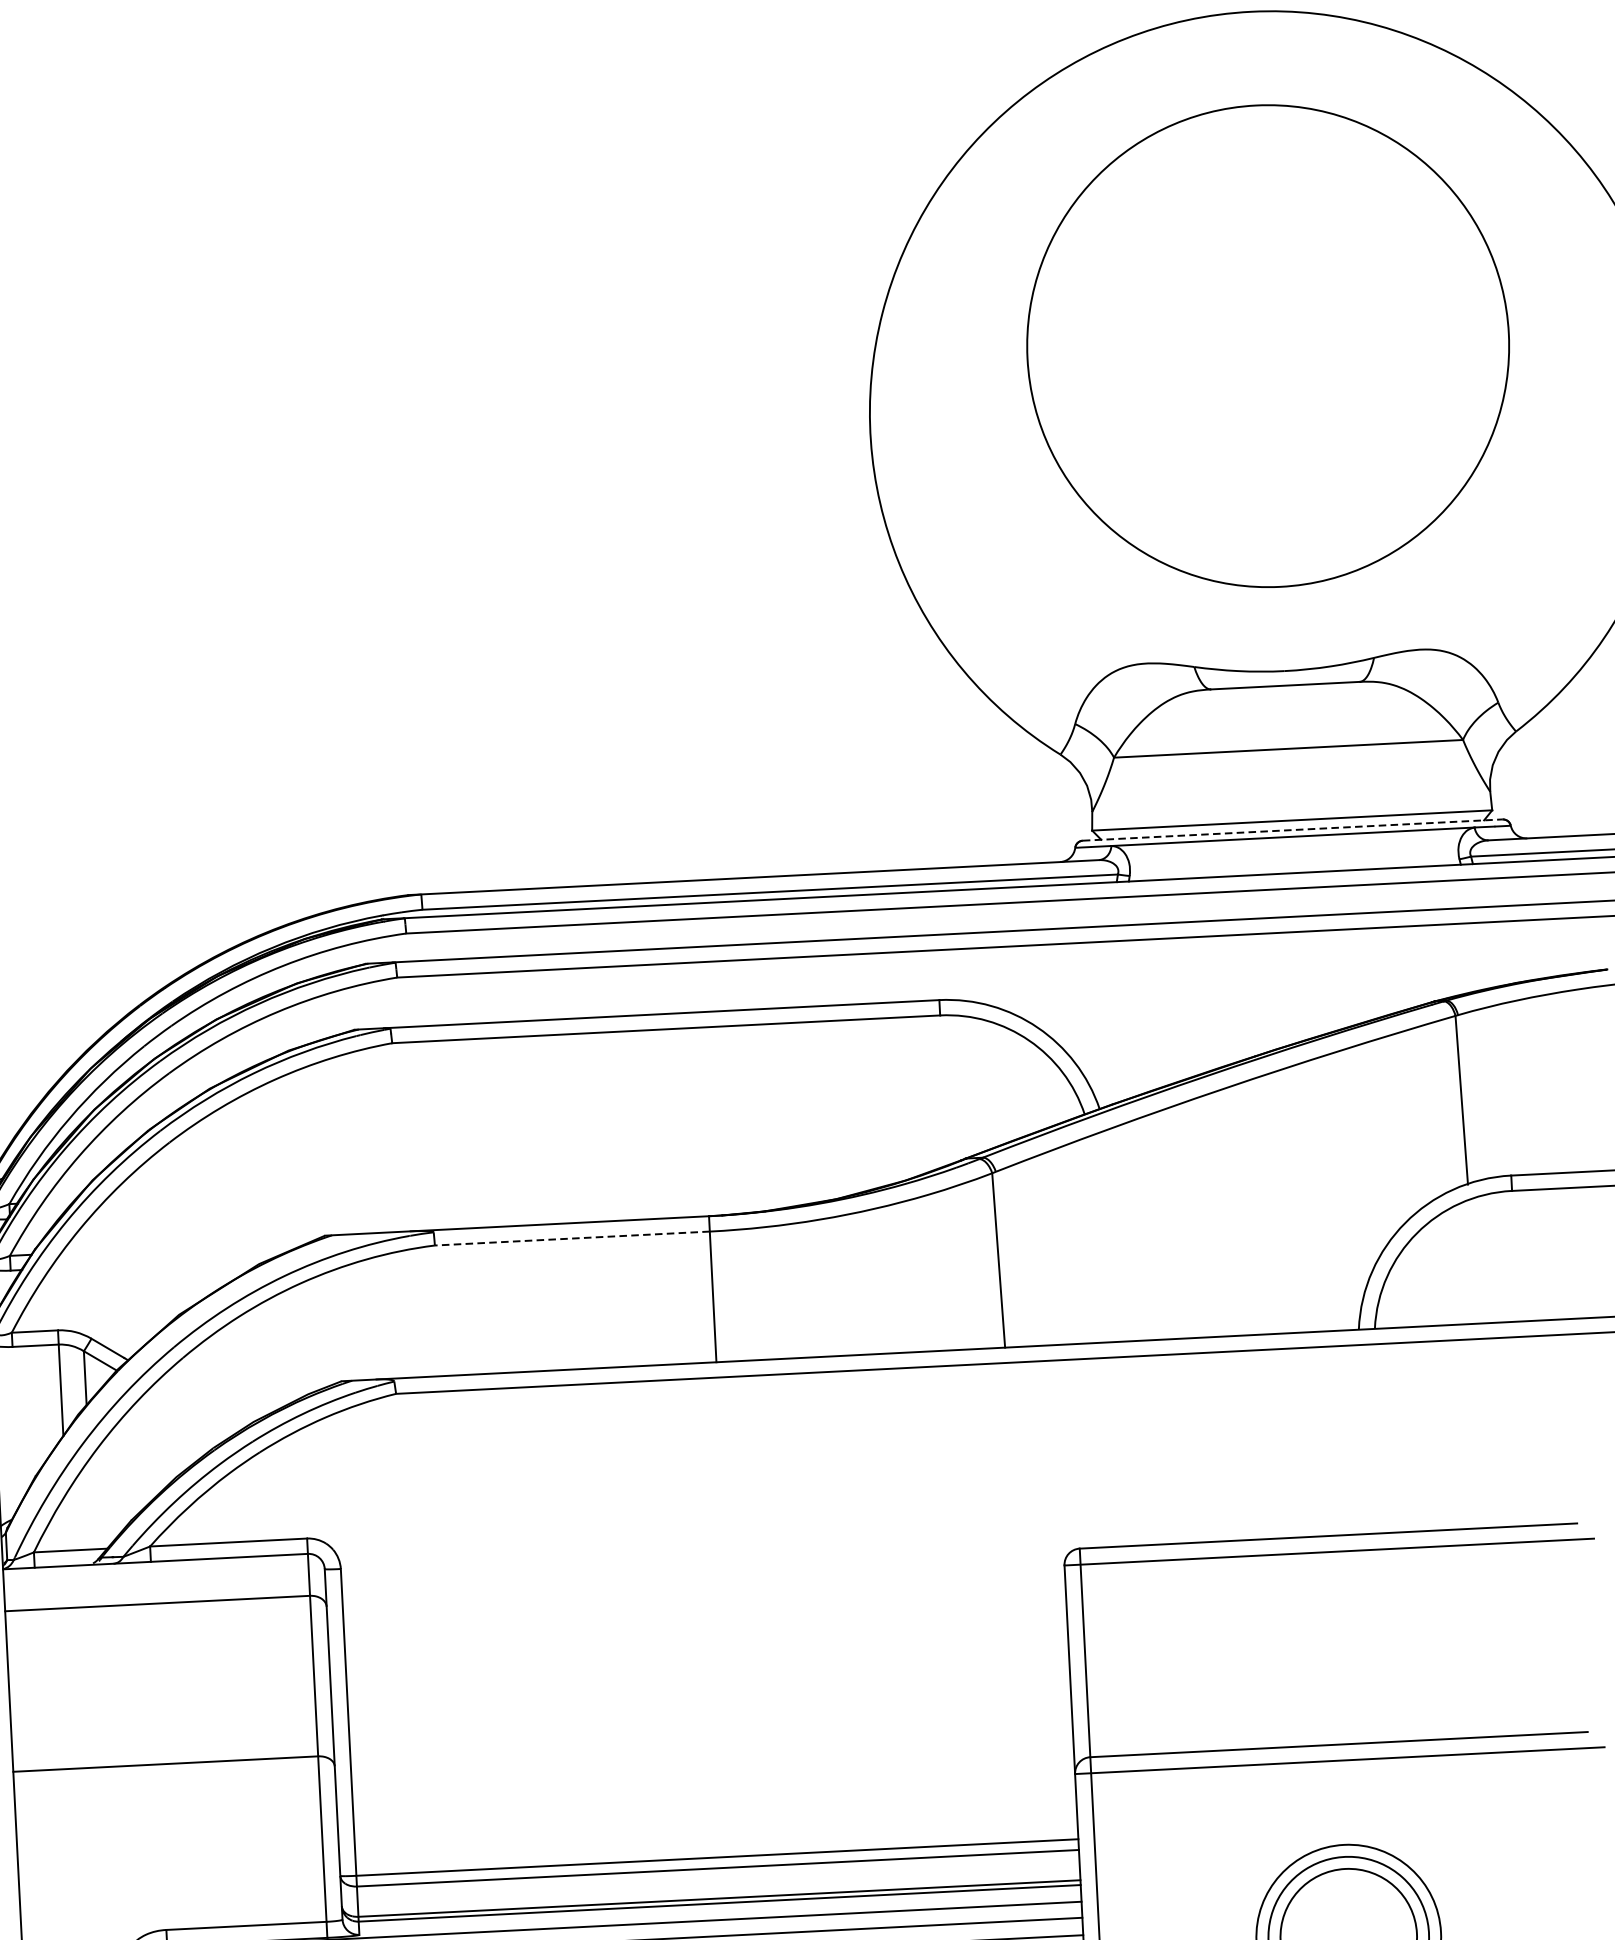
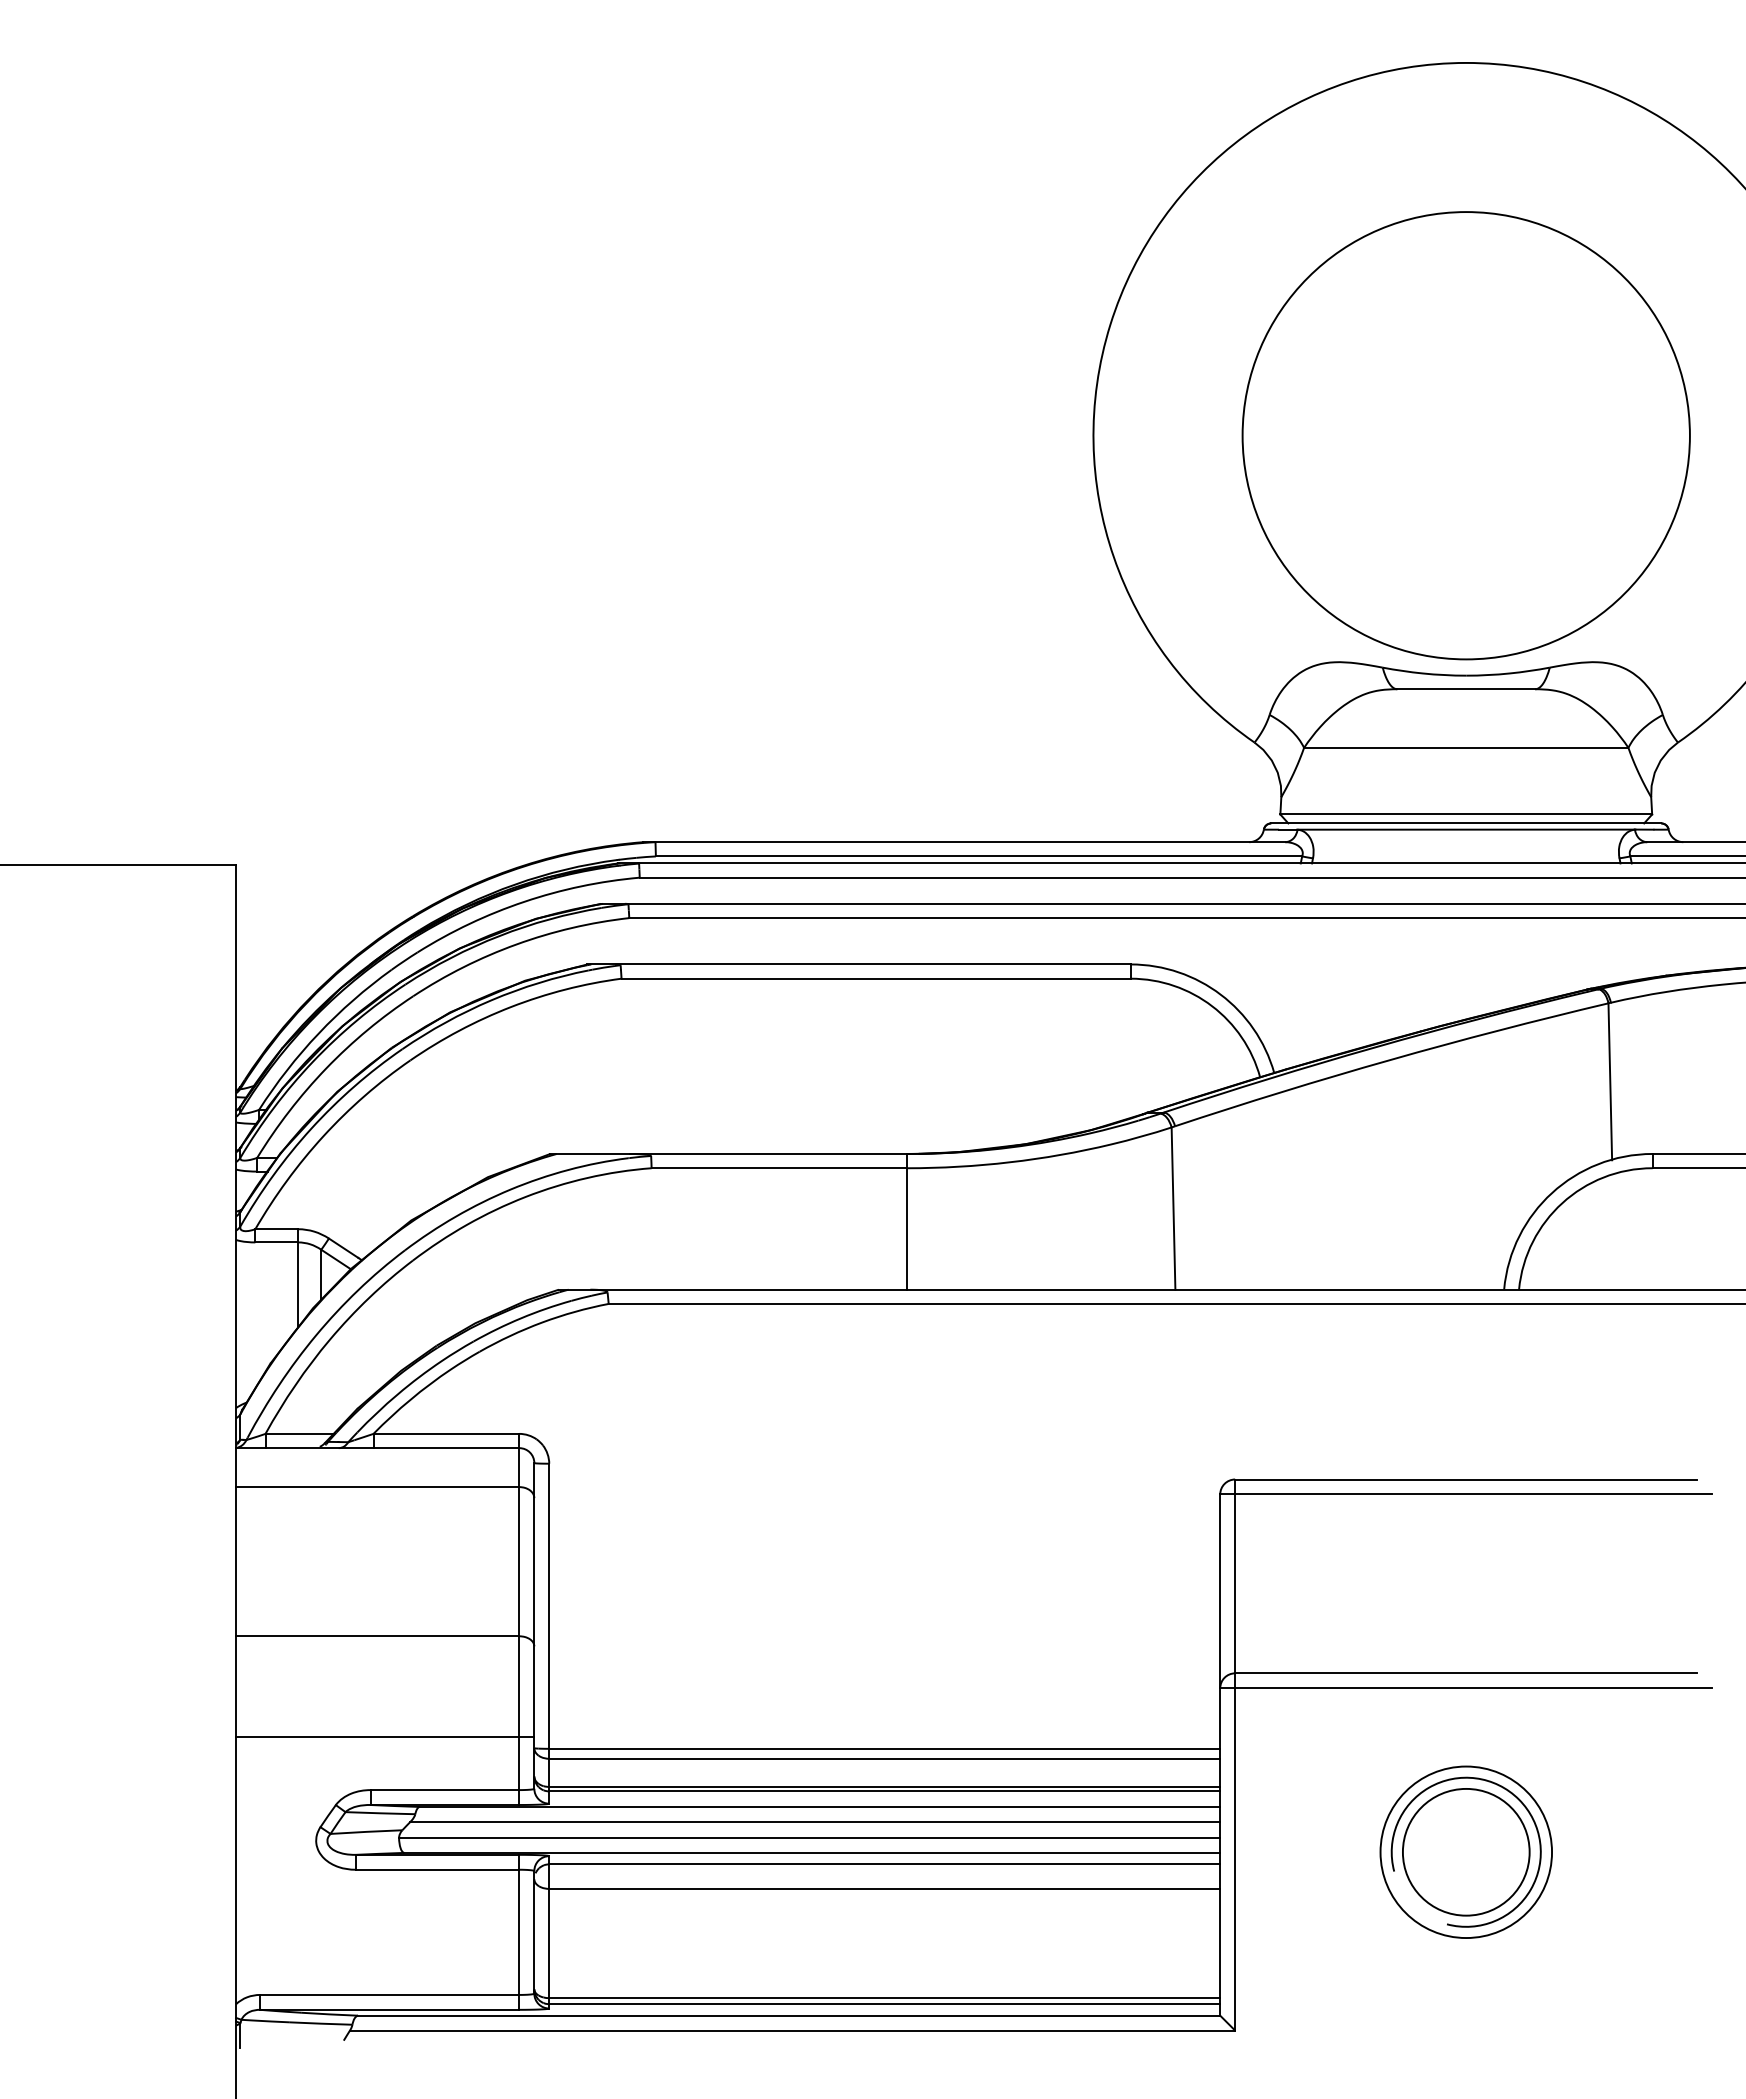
circle: (1267, 345) -> (1465, 435), moved
line: (1292, 830) -> (1466, 823), dashed -> solid
line: (572, 1238) -> (779, 1168), dashed -> solid
line: (179, 1871) -> (385, 1736), added

